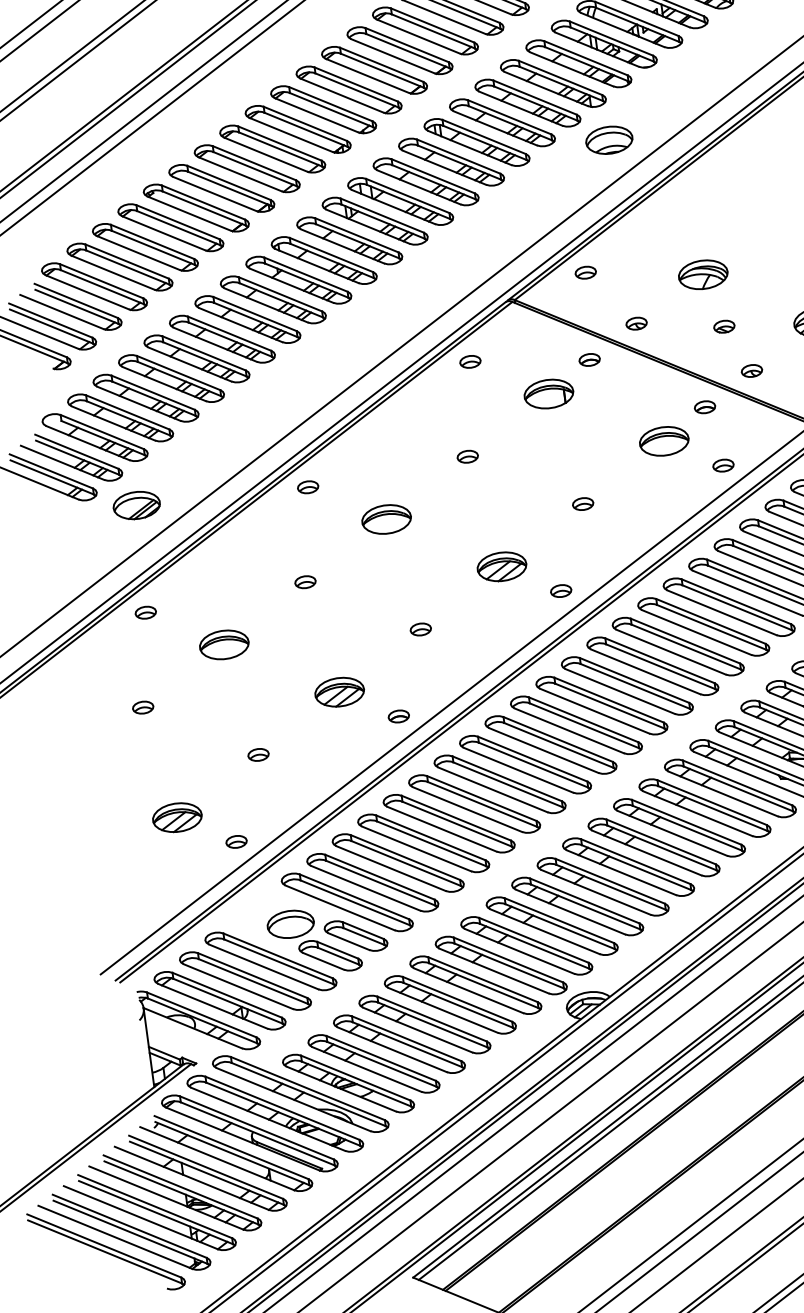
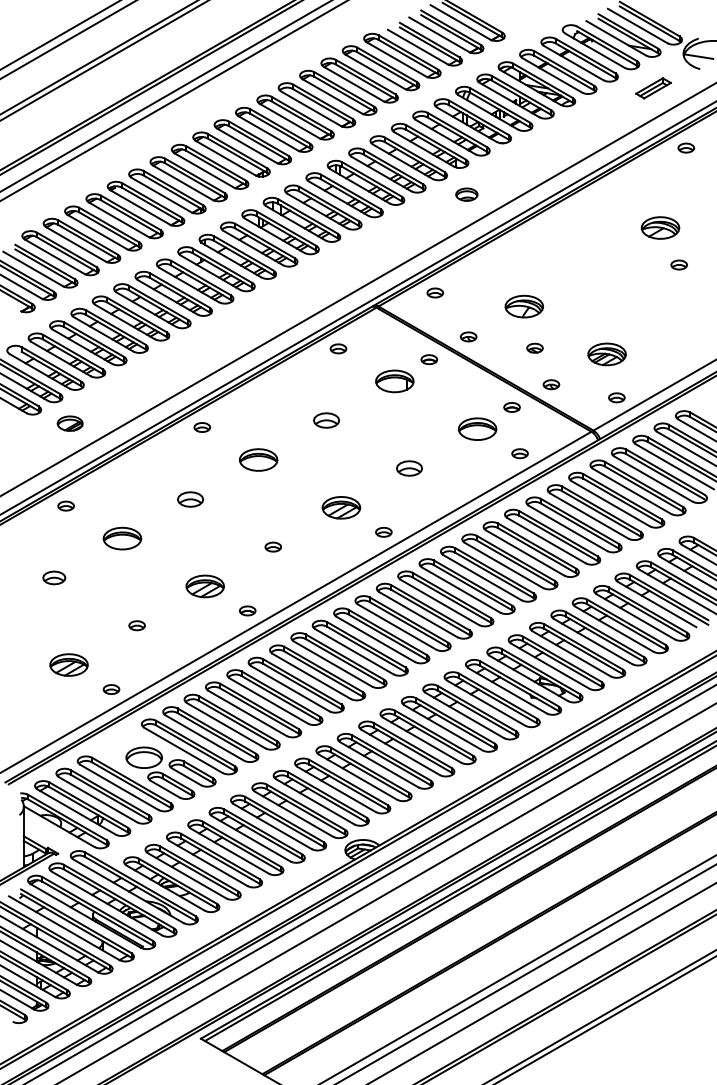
part: (608, 139) -> (466, 194), size x0.6
part: (467, 456) -> (326, 420), size x1.6
part: (583, 504) -> (409, 468), size x1.6
part: (135, 505) -> (69, 423), size x0.7
part: (305, 581) -> (190, 498), size x1.6
part: (143, 707) -> (54, 577), size x1.4

